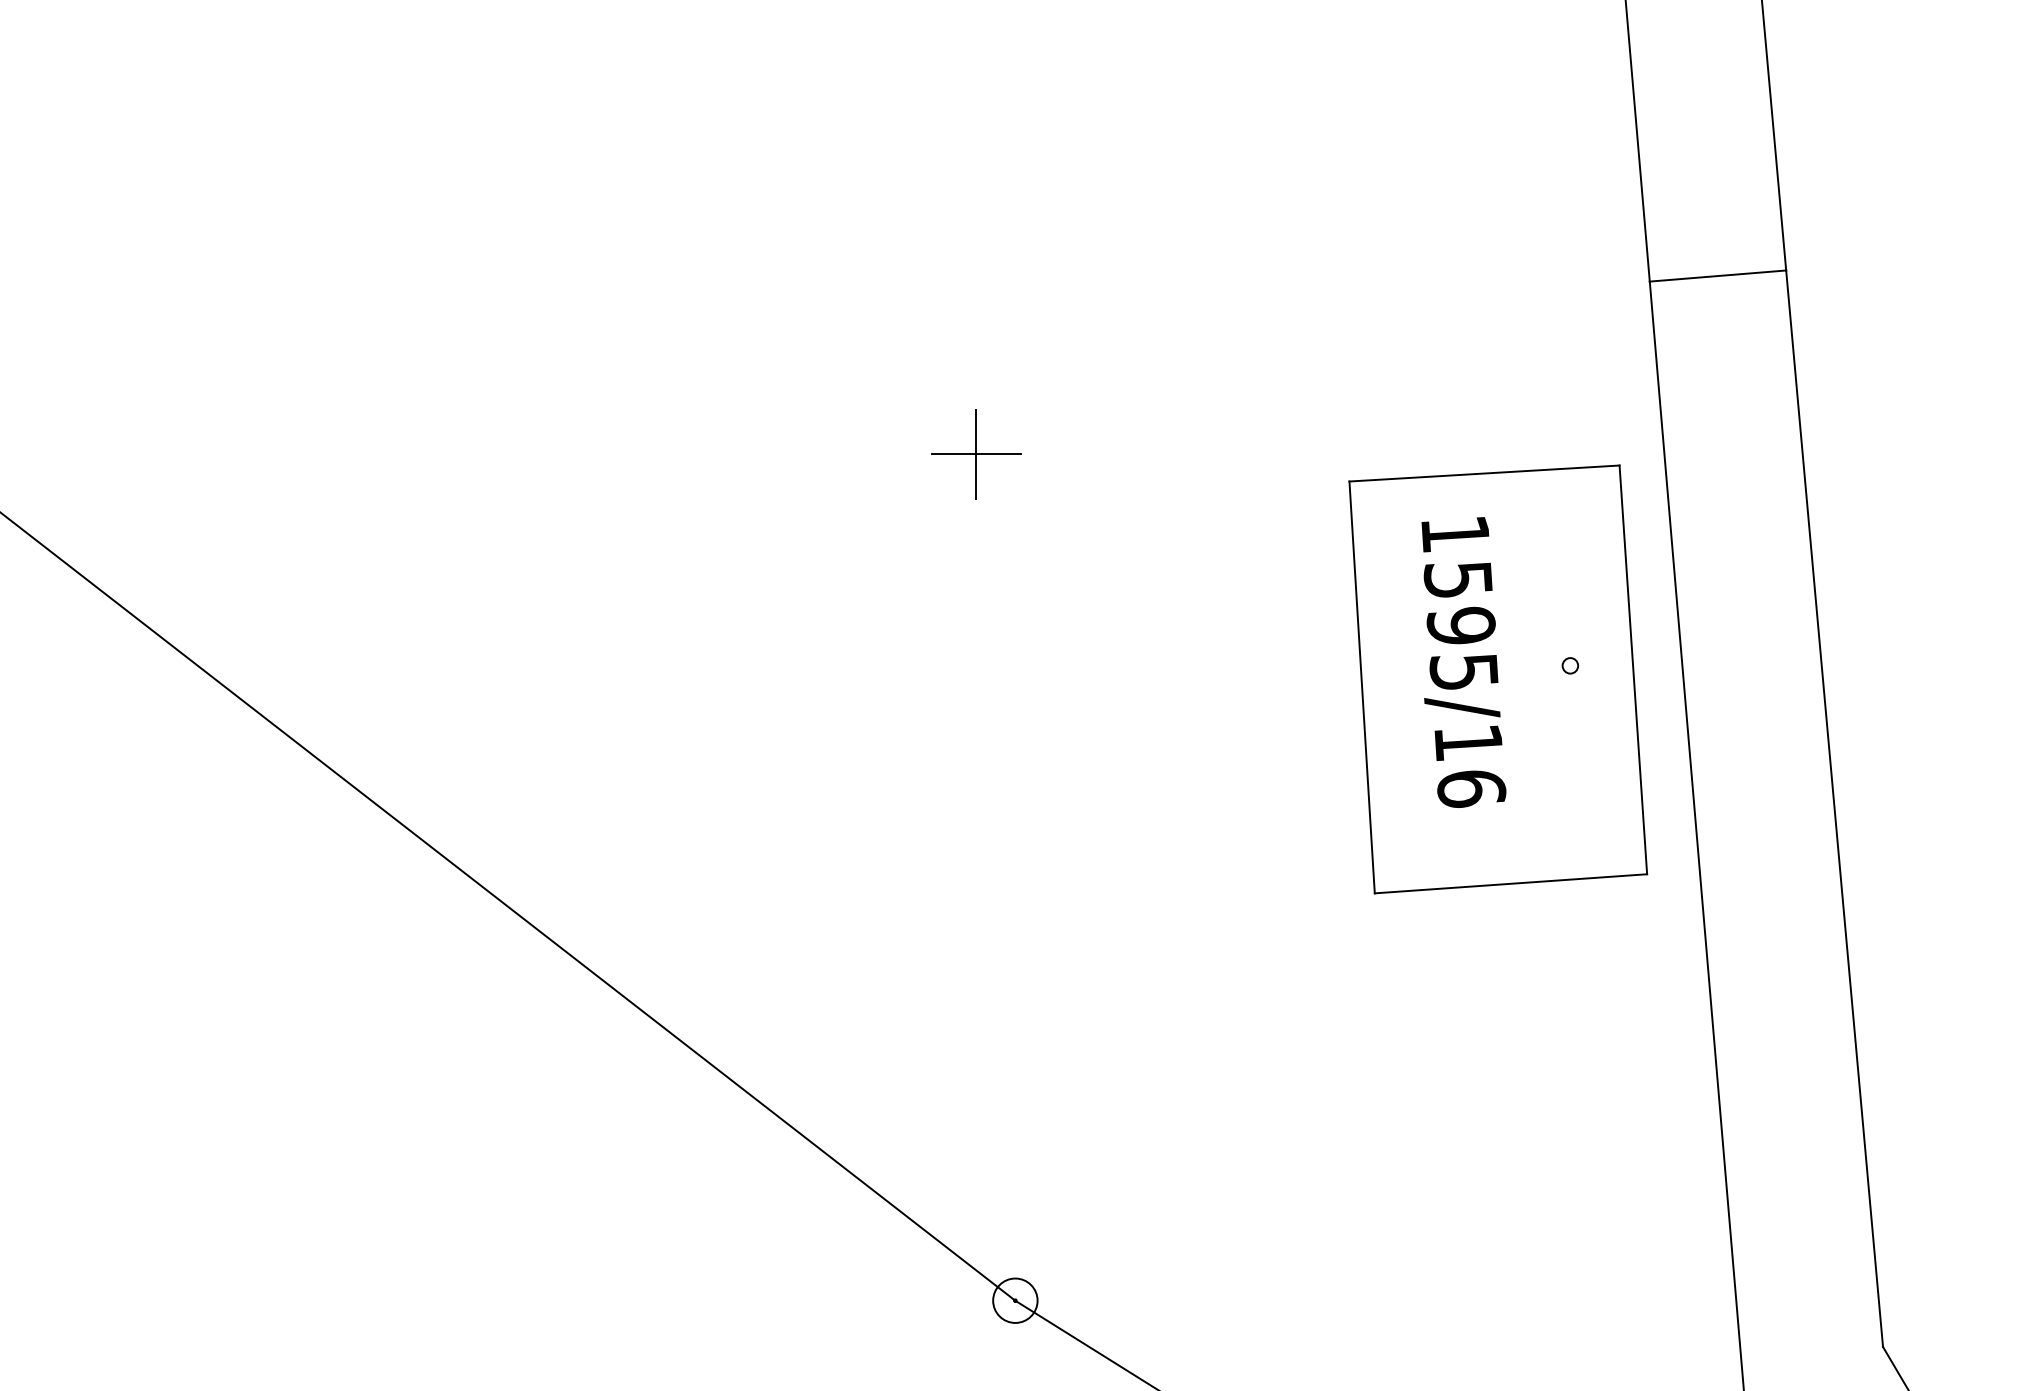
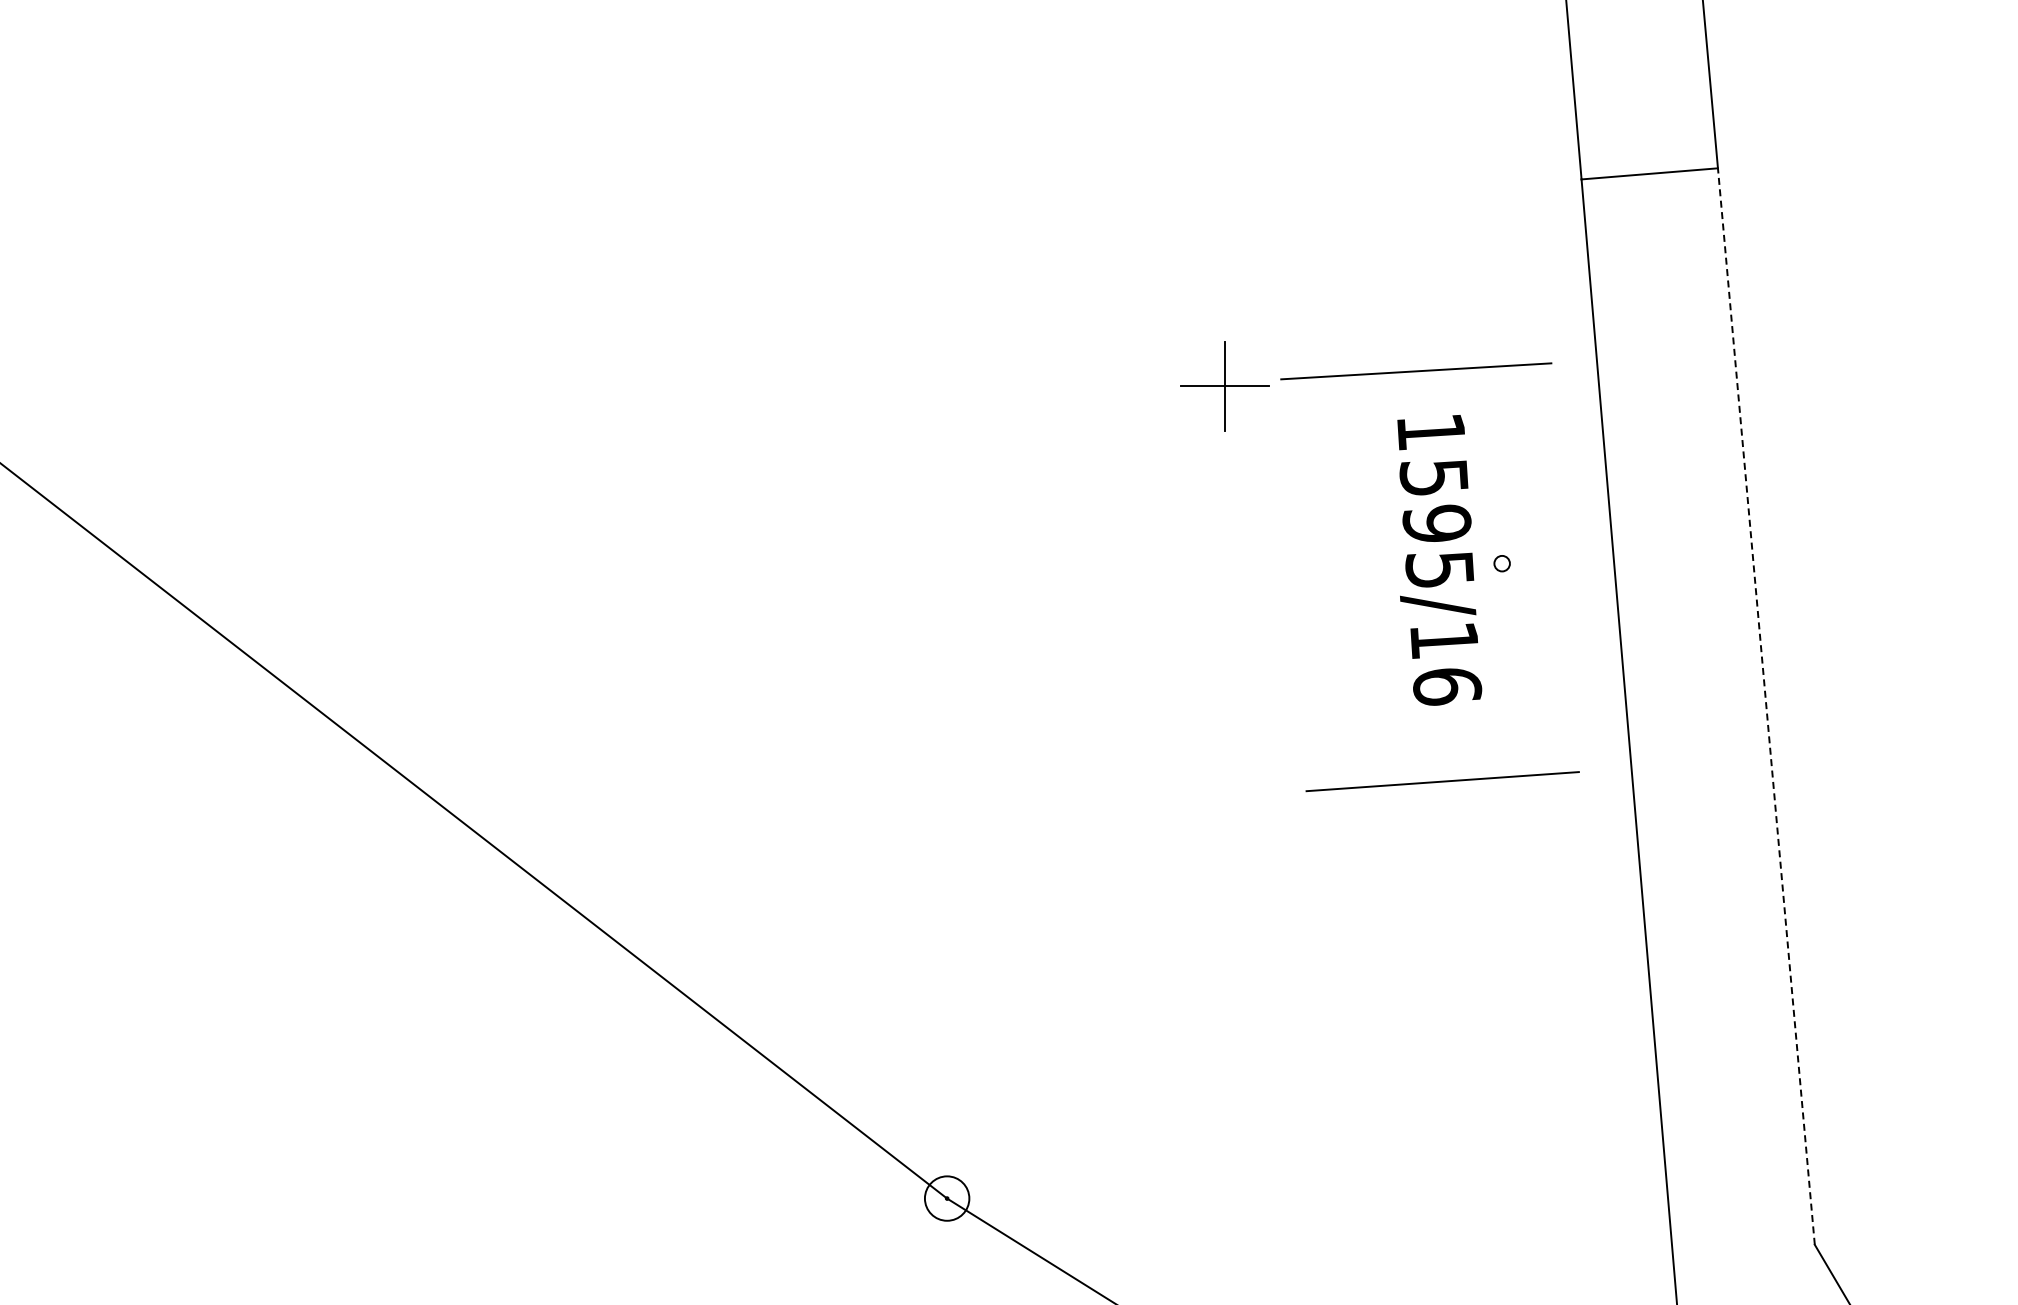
part: (976, 454) -> (1225, 386), moved
text: (1463, 662) -> (1439, 560), moved
line: (1633, 669) -> (1565, 567), removed
line: (1361, 687) -> (1293, 585), removed
line: (1834, 808) -> (1766, 706), solid -> dashed

